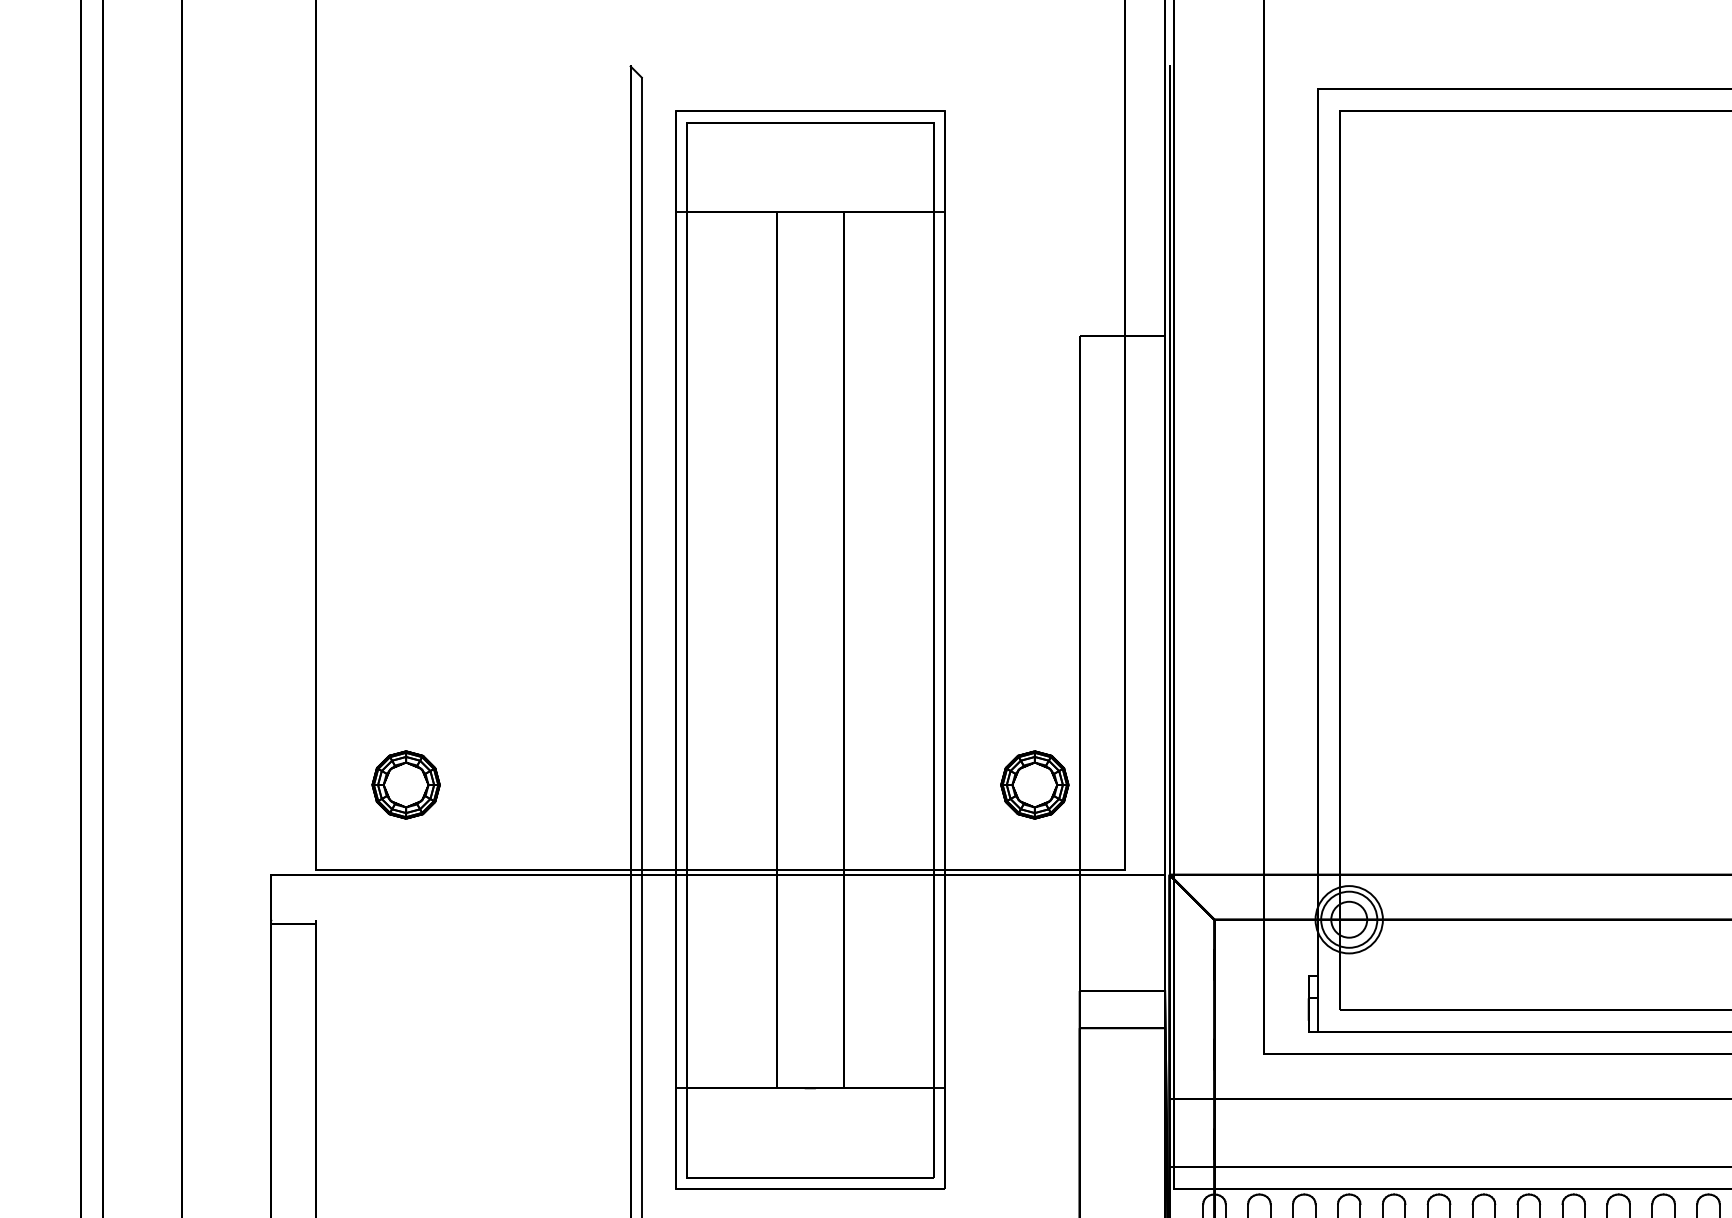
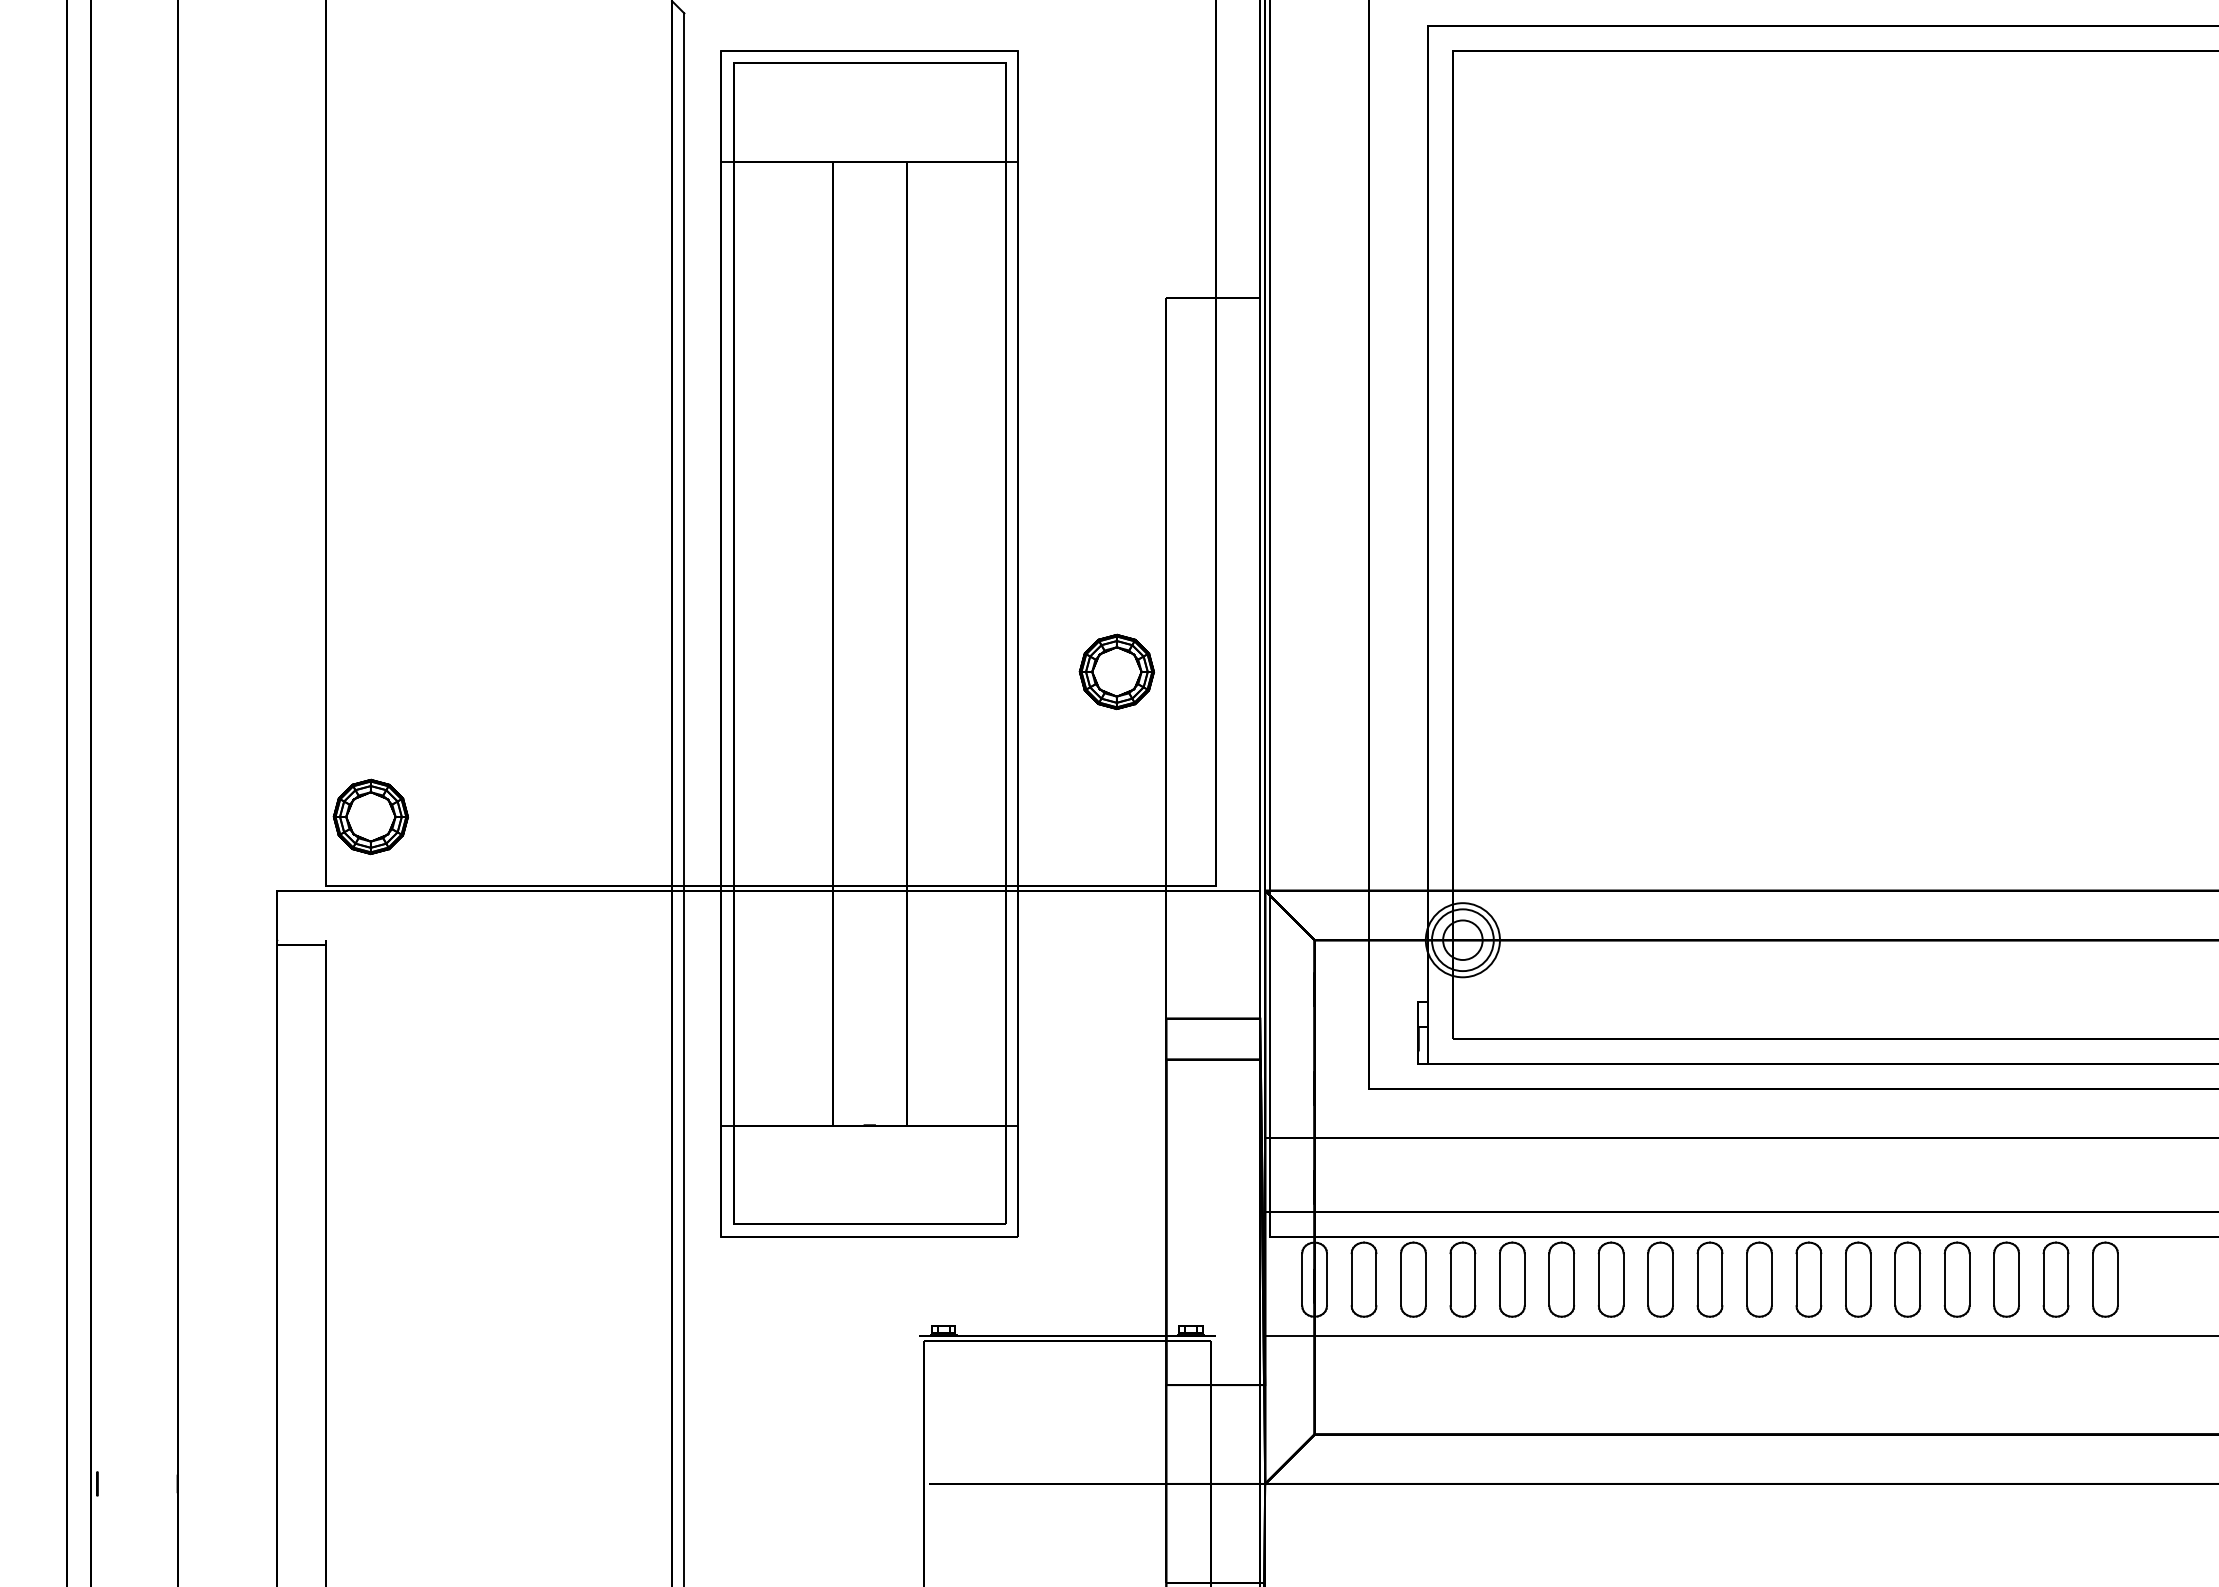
part: (405, 784) -> (370, 816), moved
part: (1034, 784) -> (1116, 671), moved

